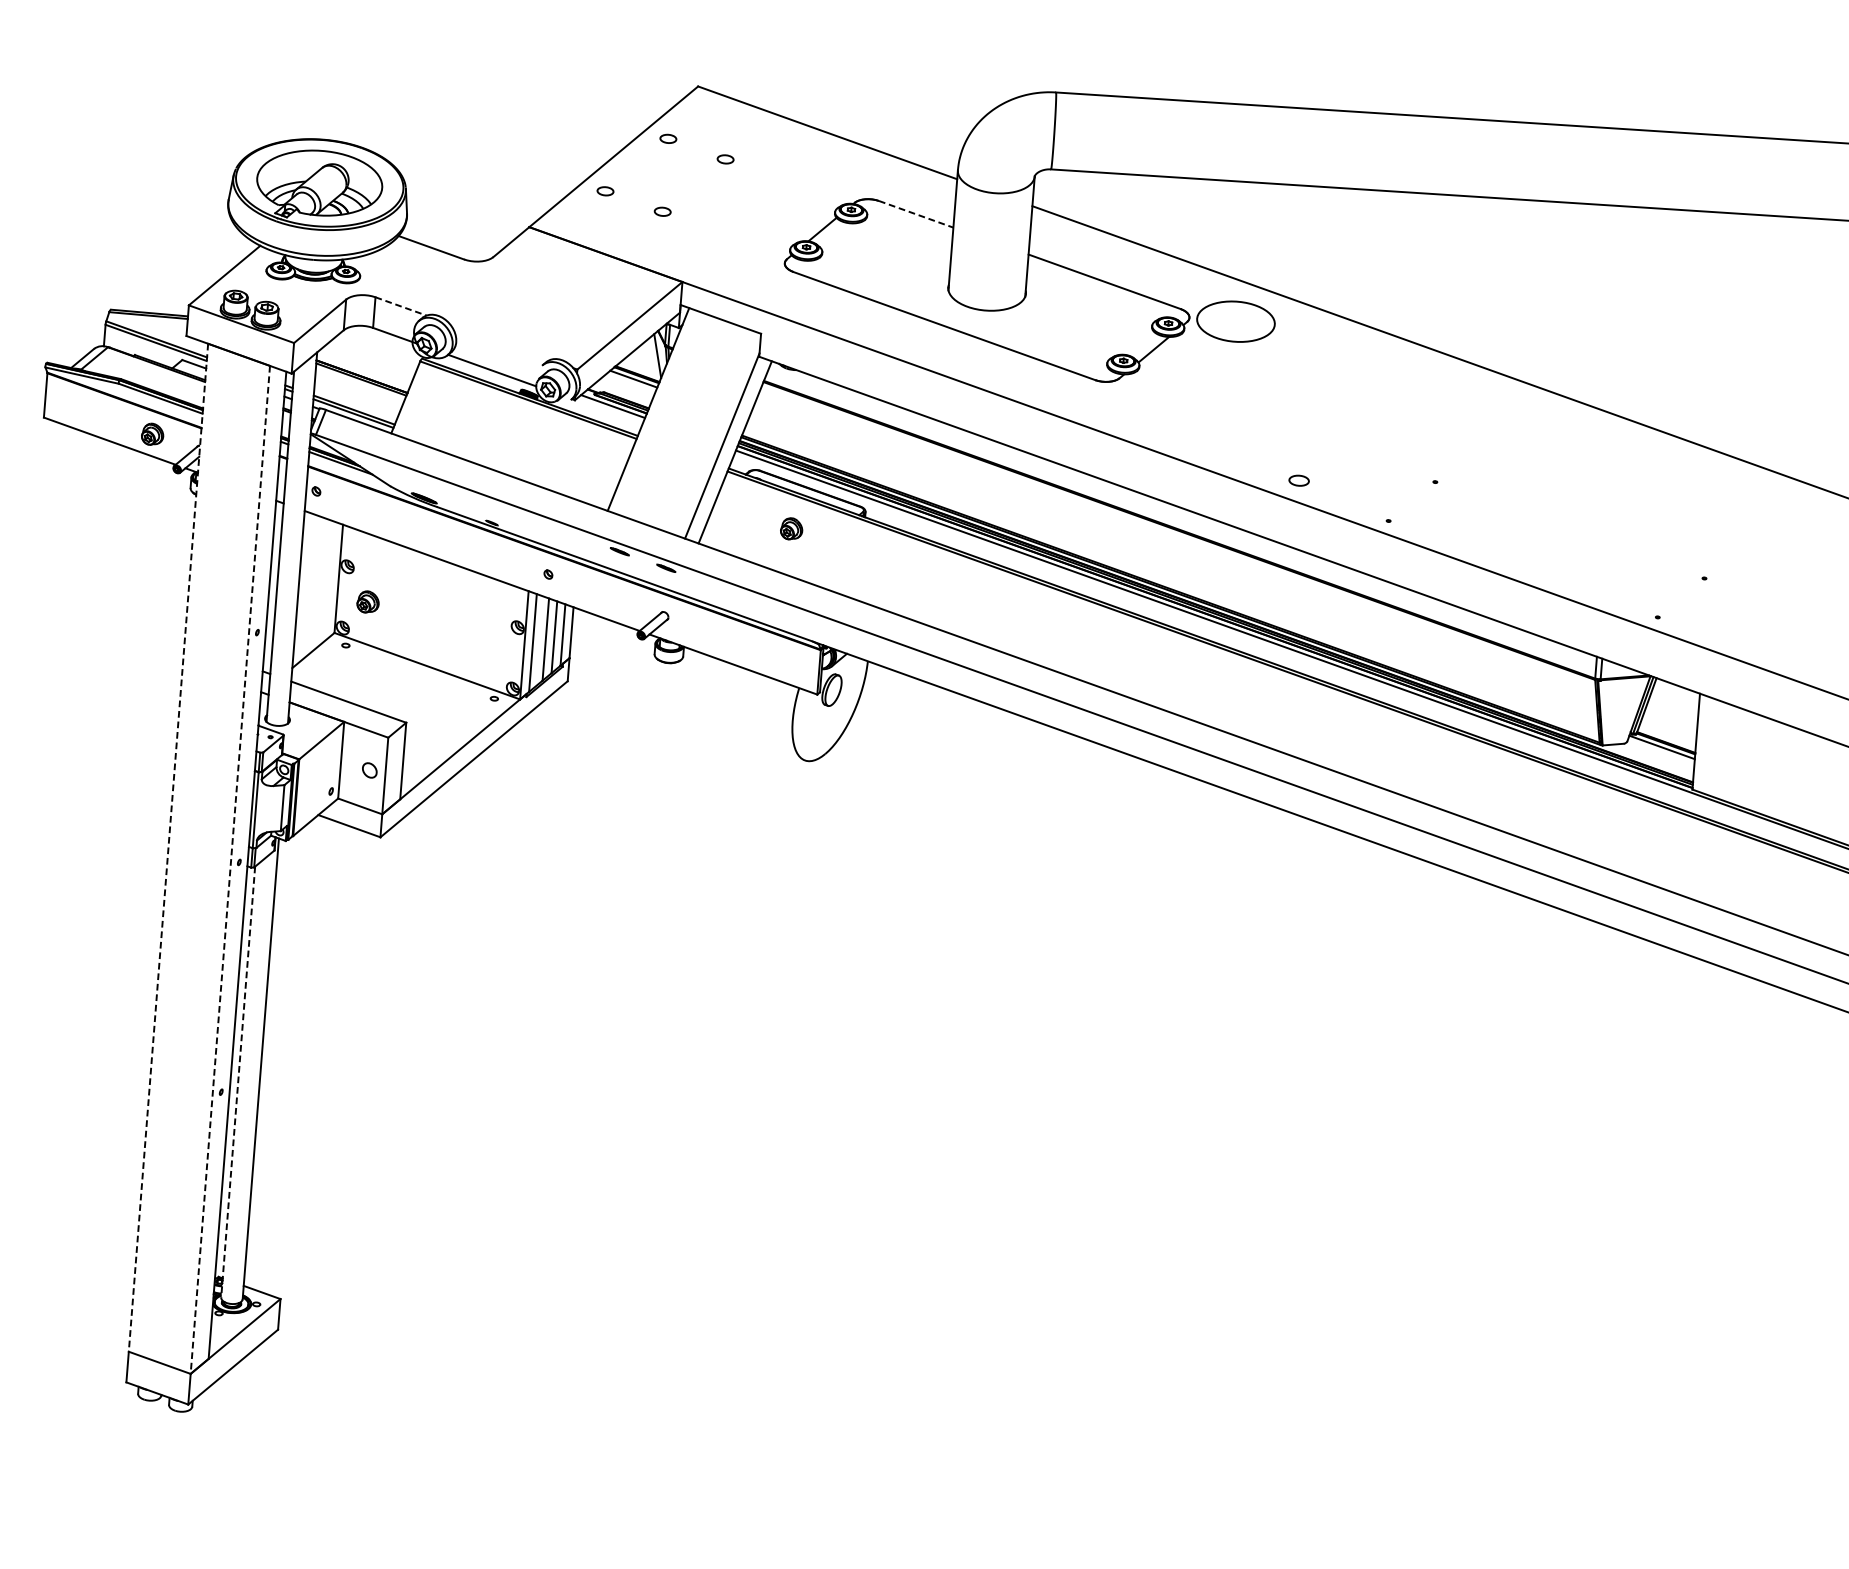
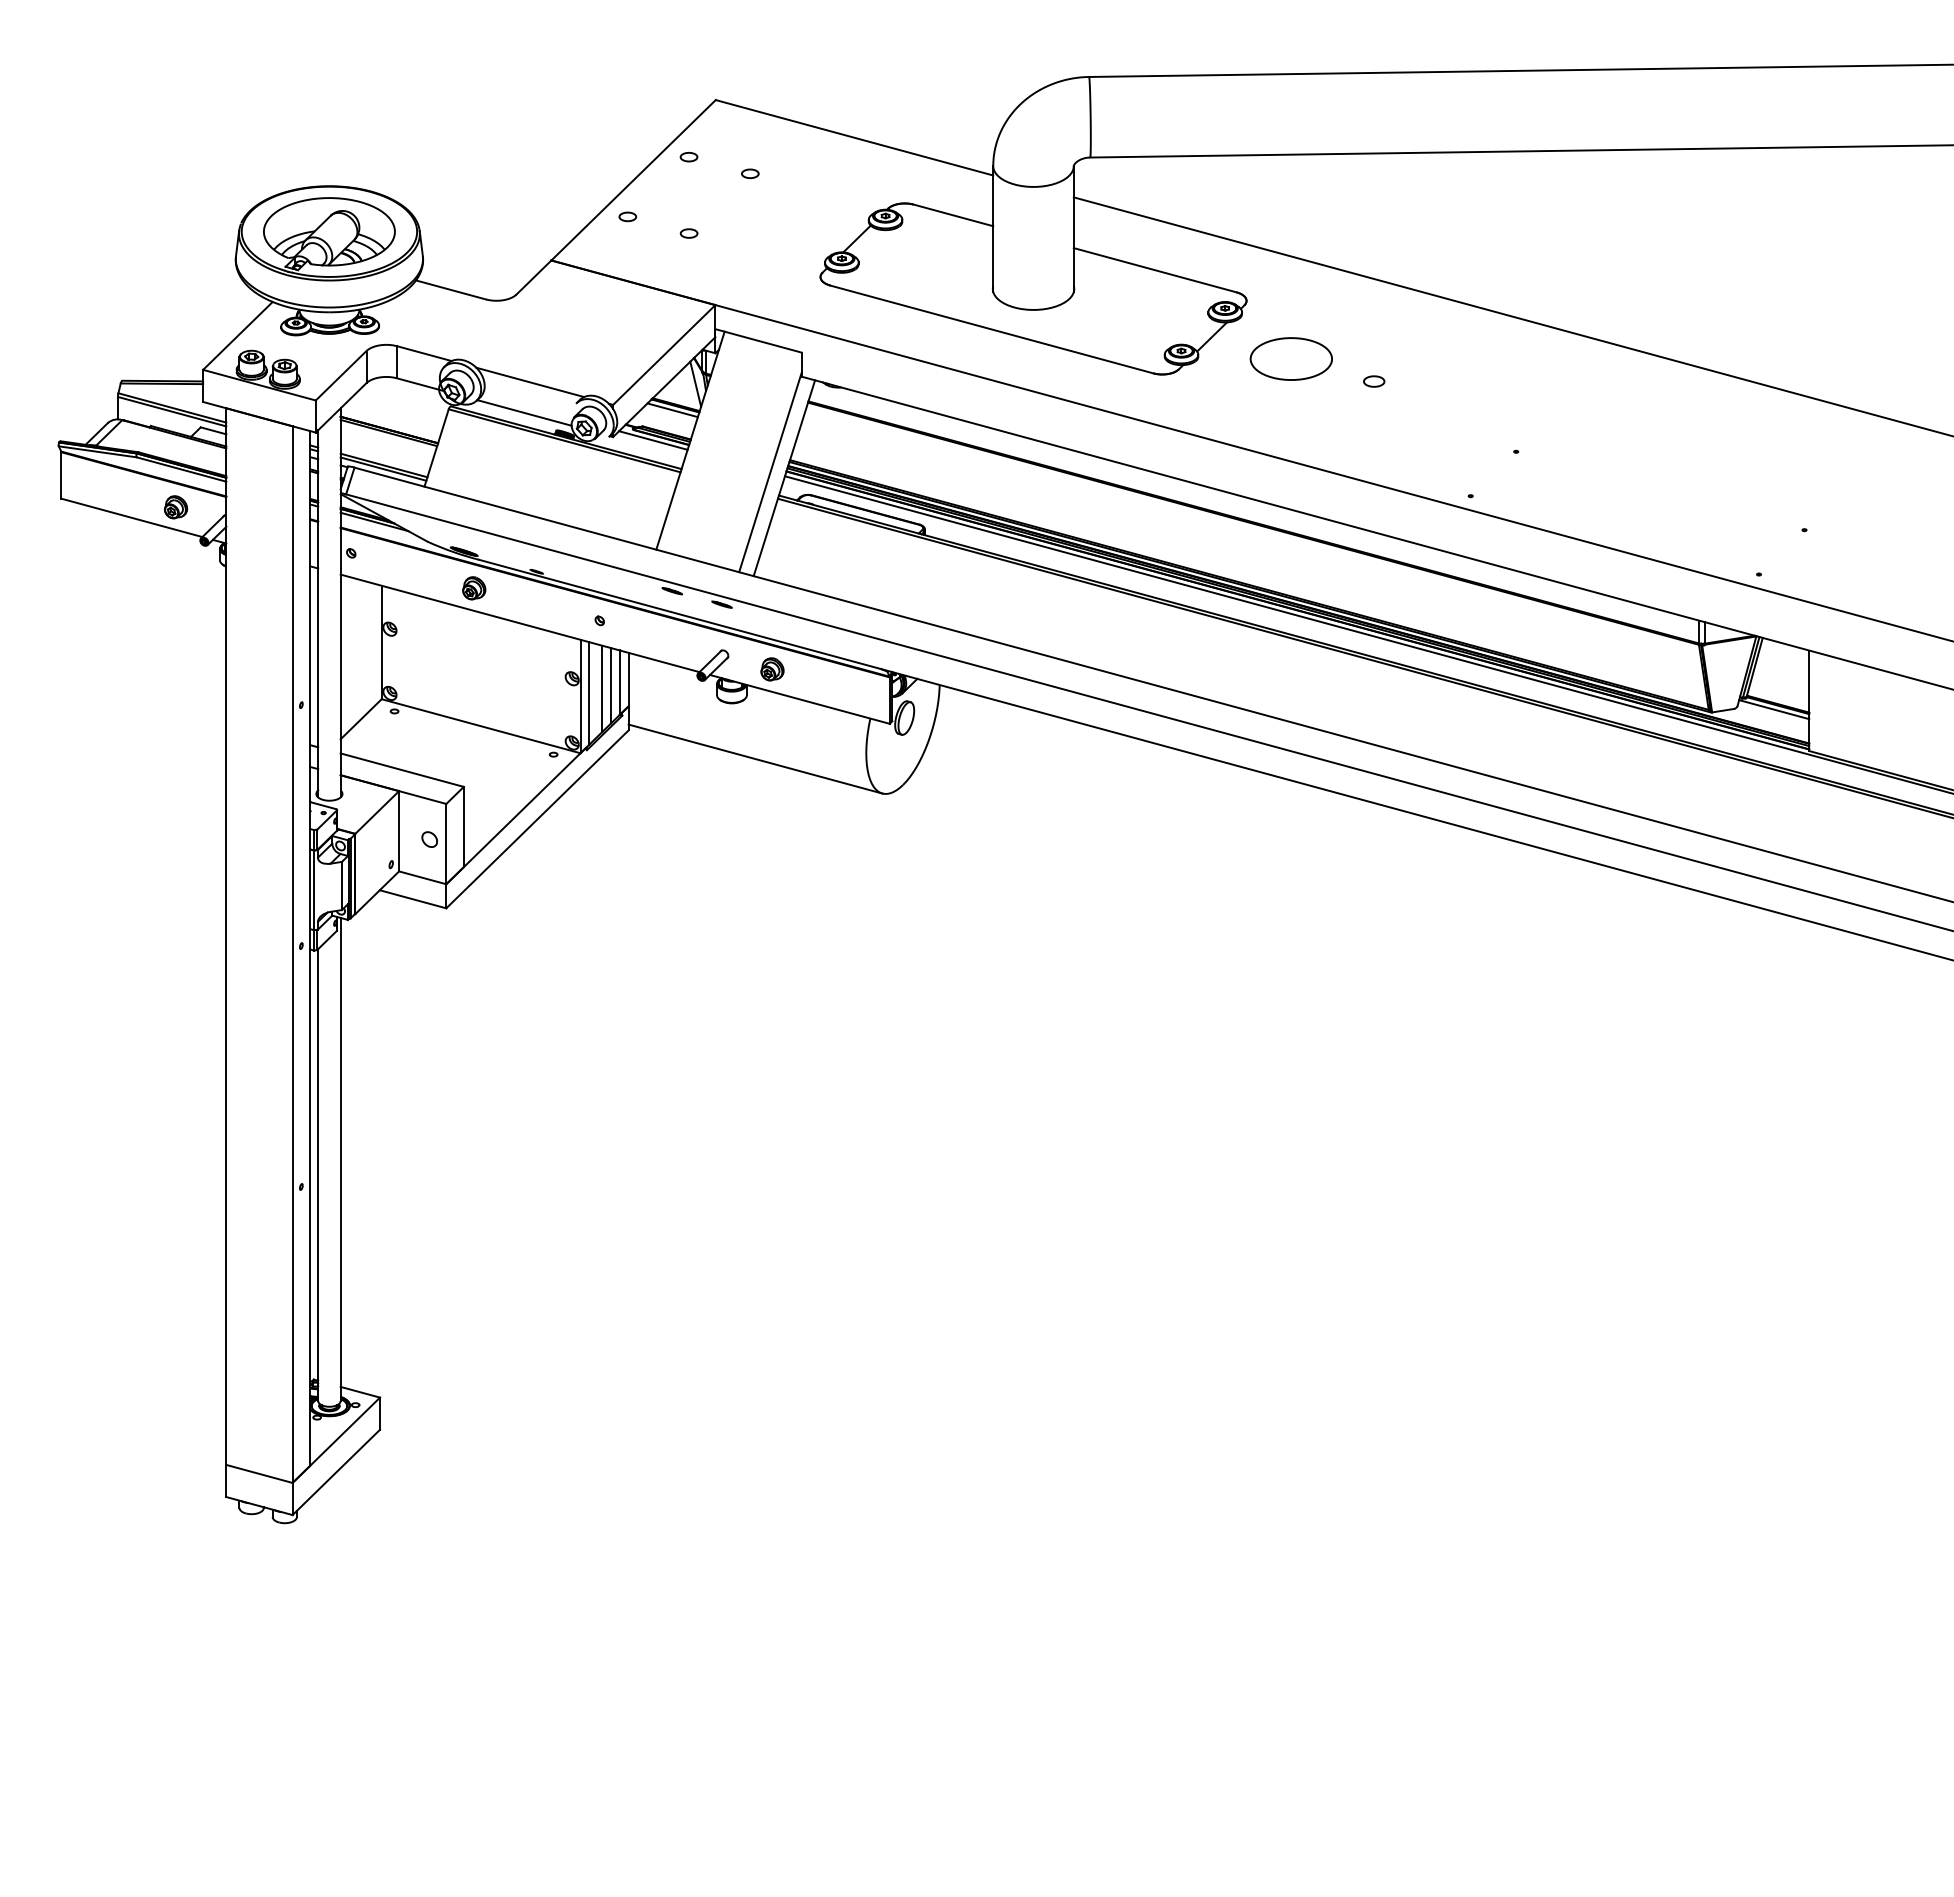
line: (916, 214) -> (953, 215), dashed -> solid
line: (401, 306) -> (424, 353), dashed -> solid
part: (1235, 321) -> (1290, 358), moved
line: (500, 341) -> (530, 382), added
part: (1299, 480) -> (1374, 381), moved
part: (791, 529) -> (772, 669), moved
part: (368, 602) -> (474, 588), moved
line: (686, 717) -> (755, 758), added
line: (168, 848) -> (226, 937), dashed -> solid
line: (230, 870) -> (292, 955), dashed -> solid
line: (238, 1082) -> (318, 1175), dashed -> solid

